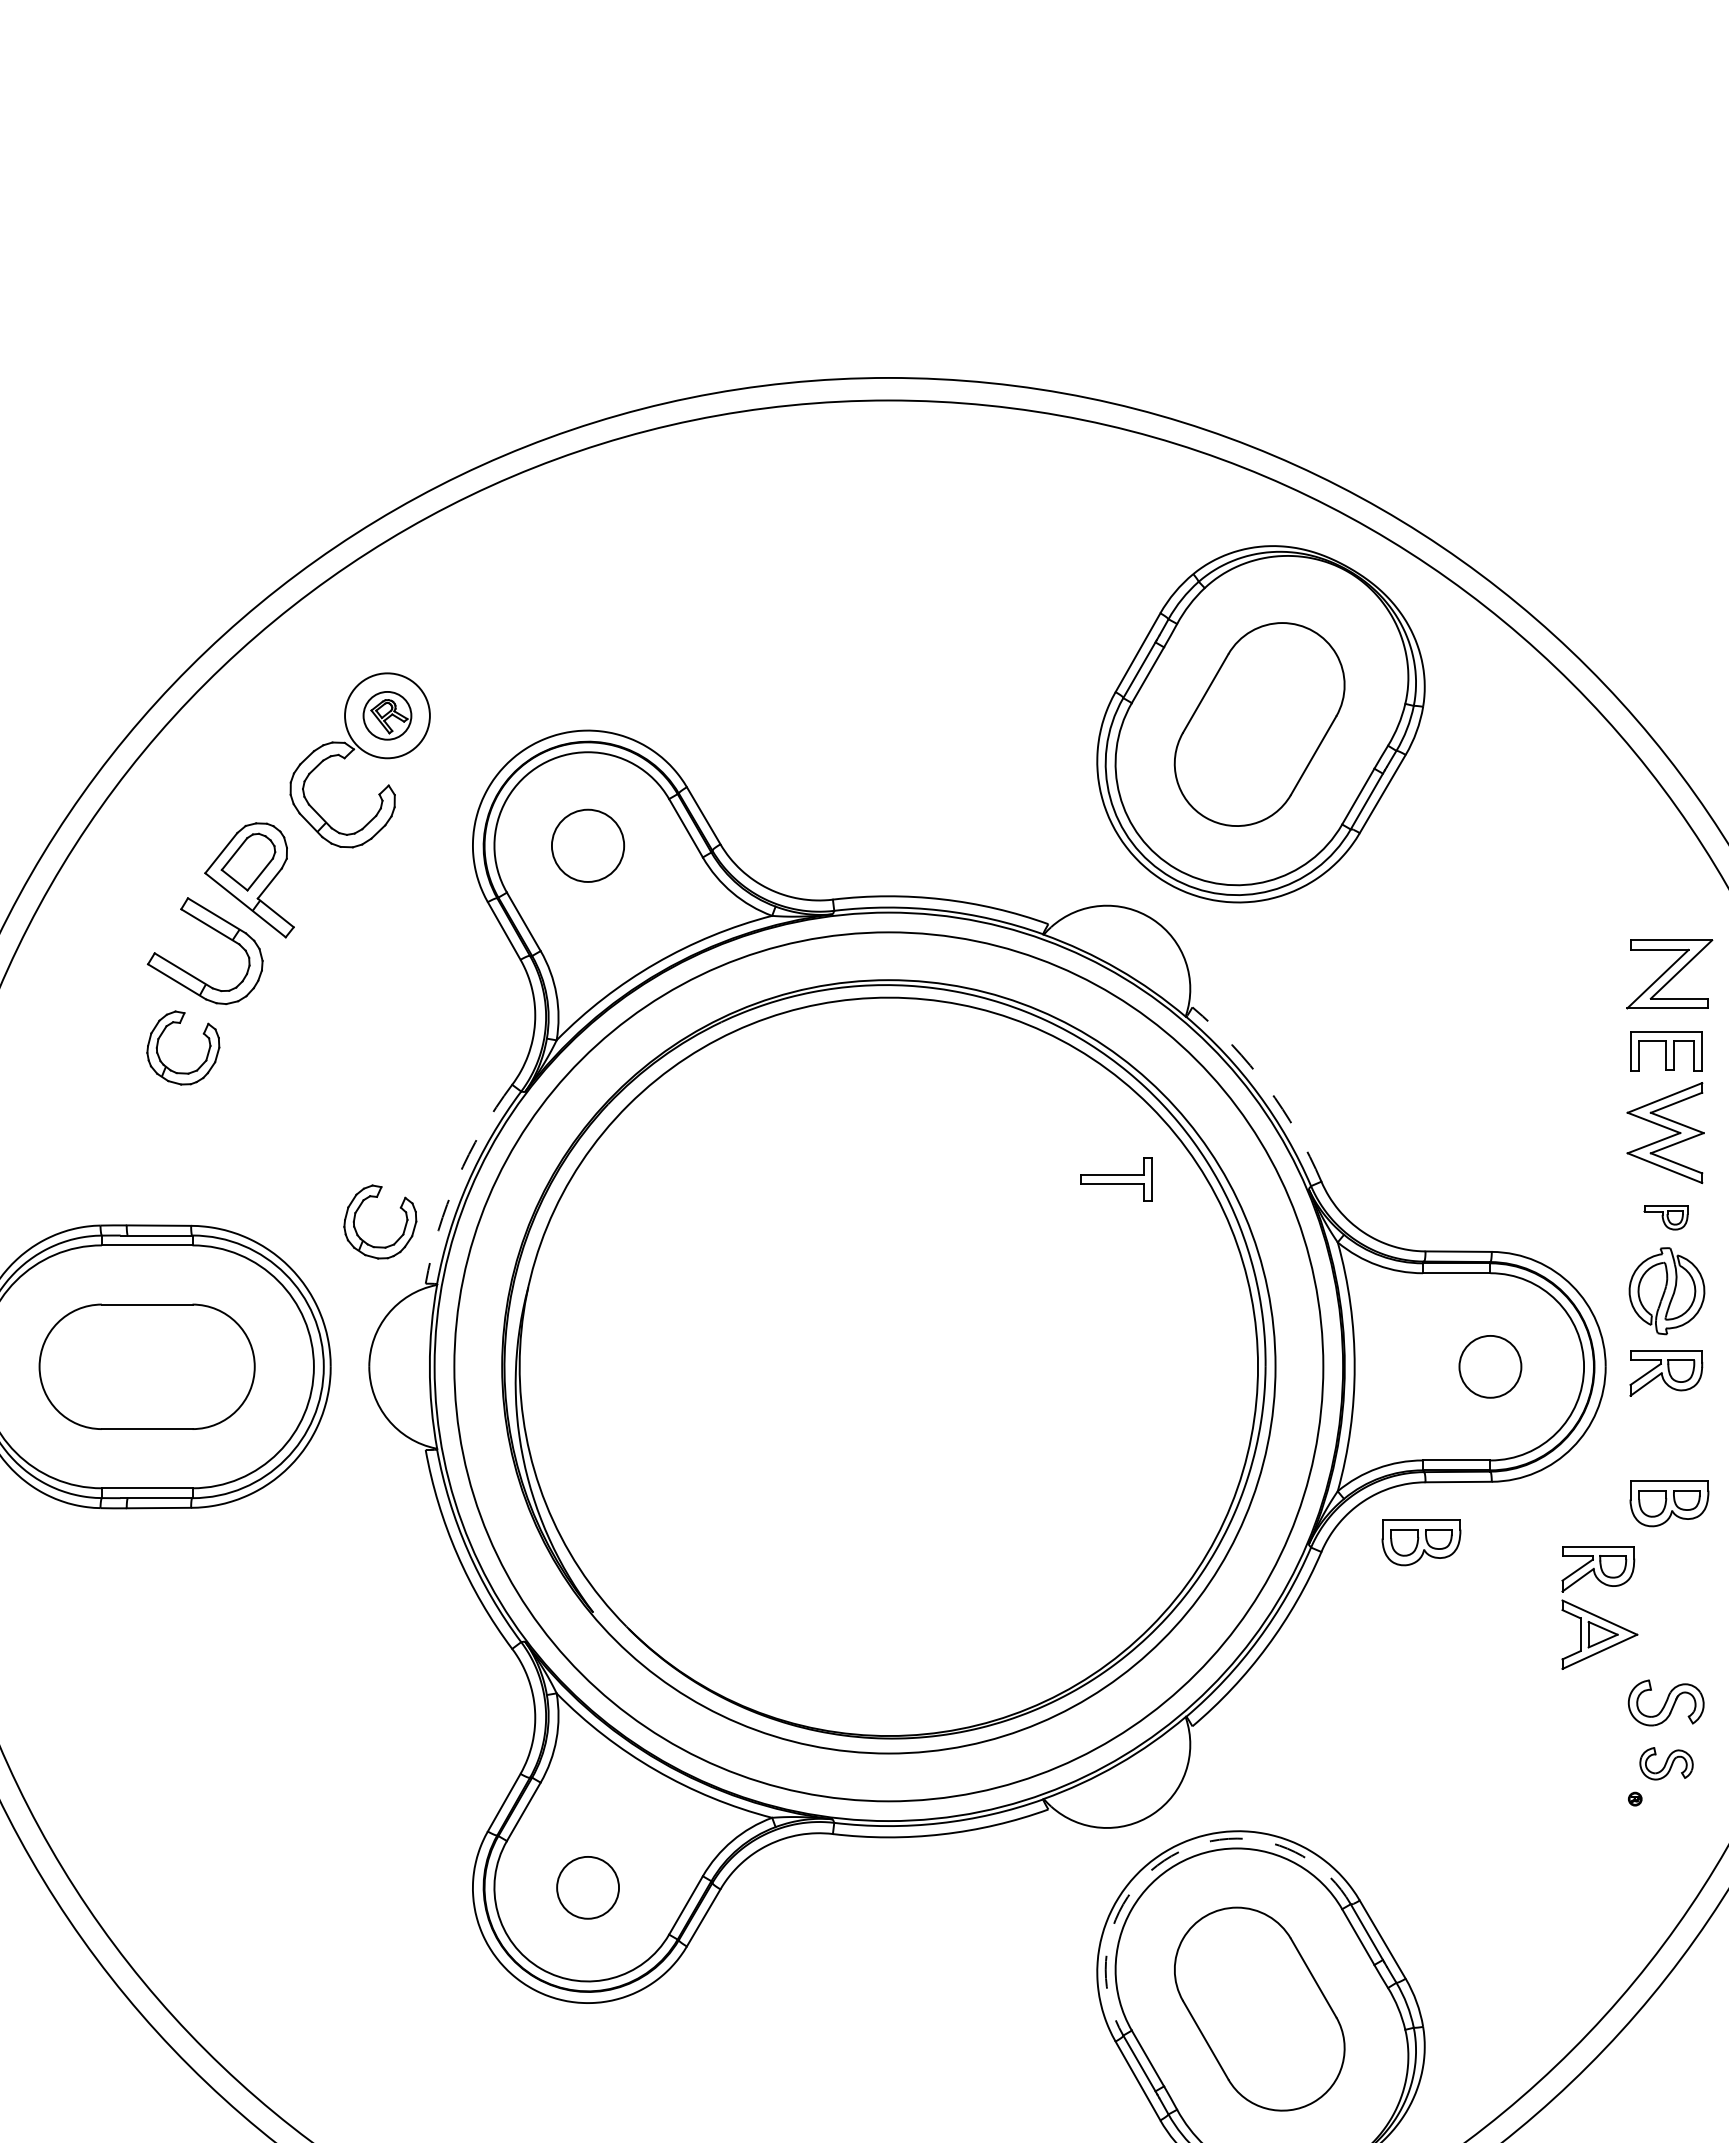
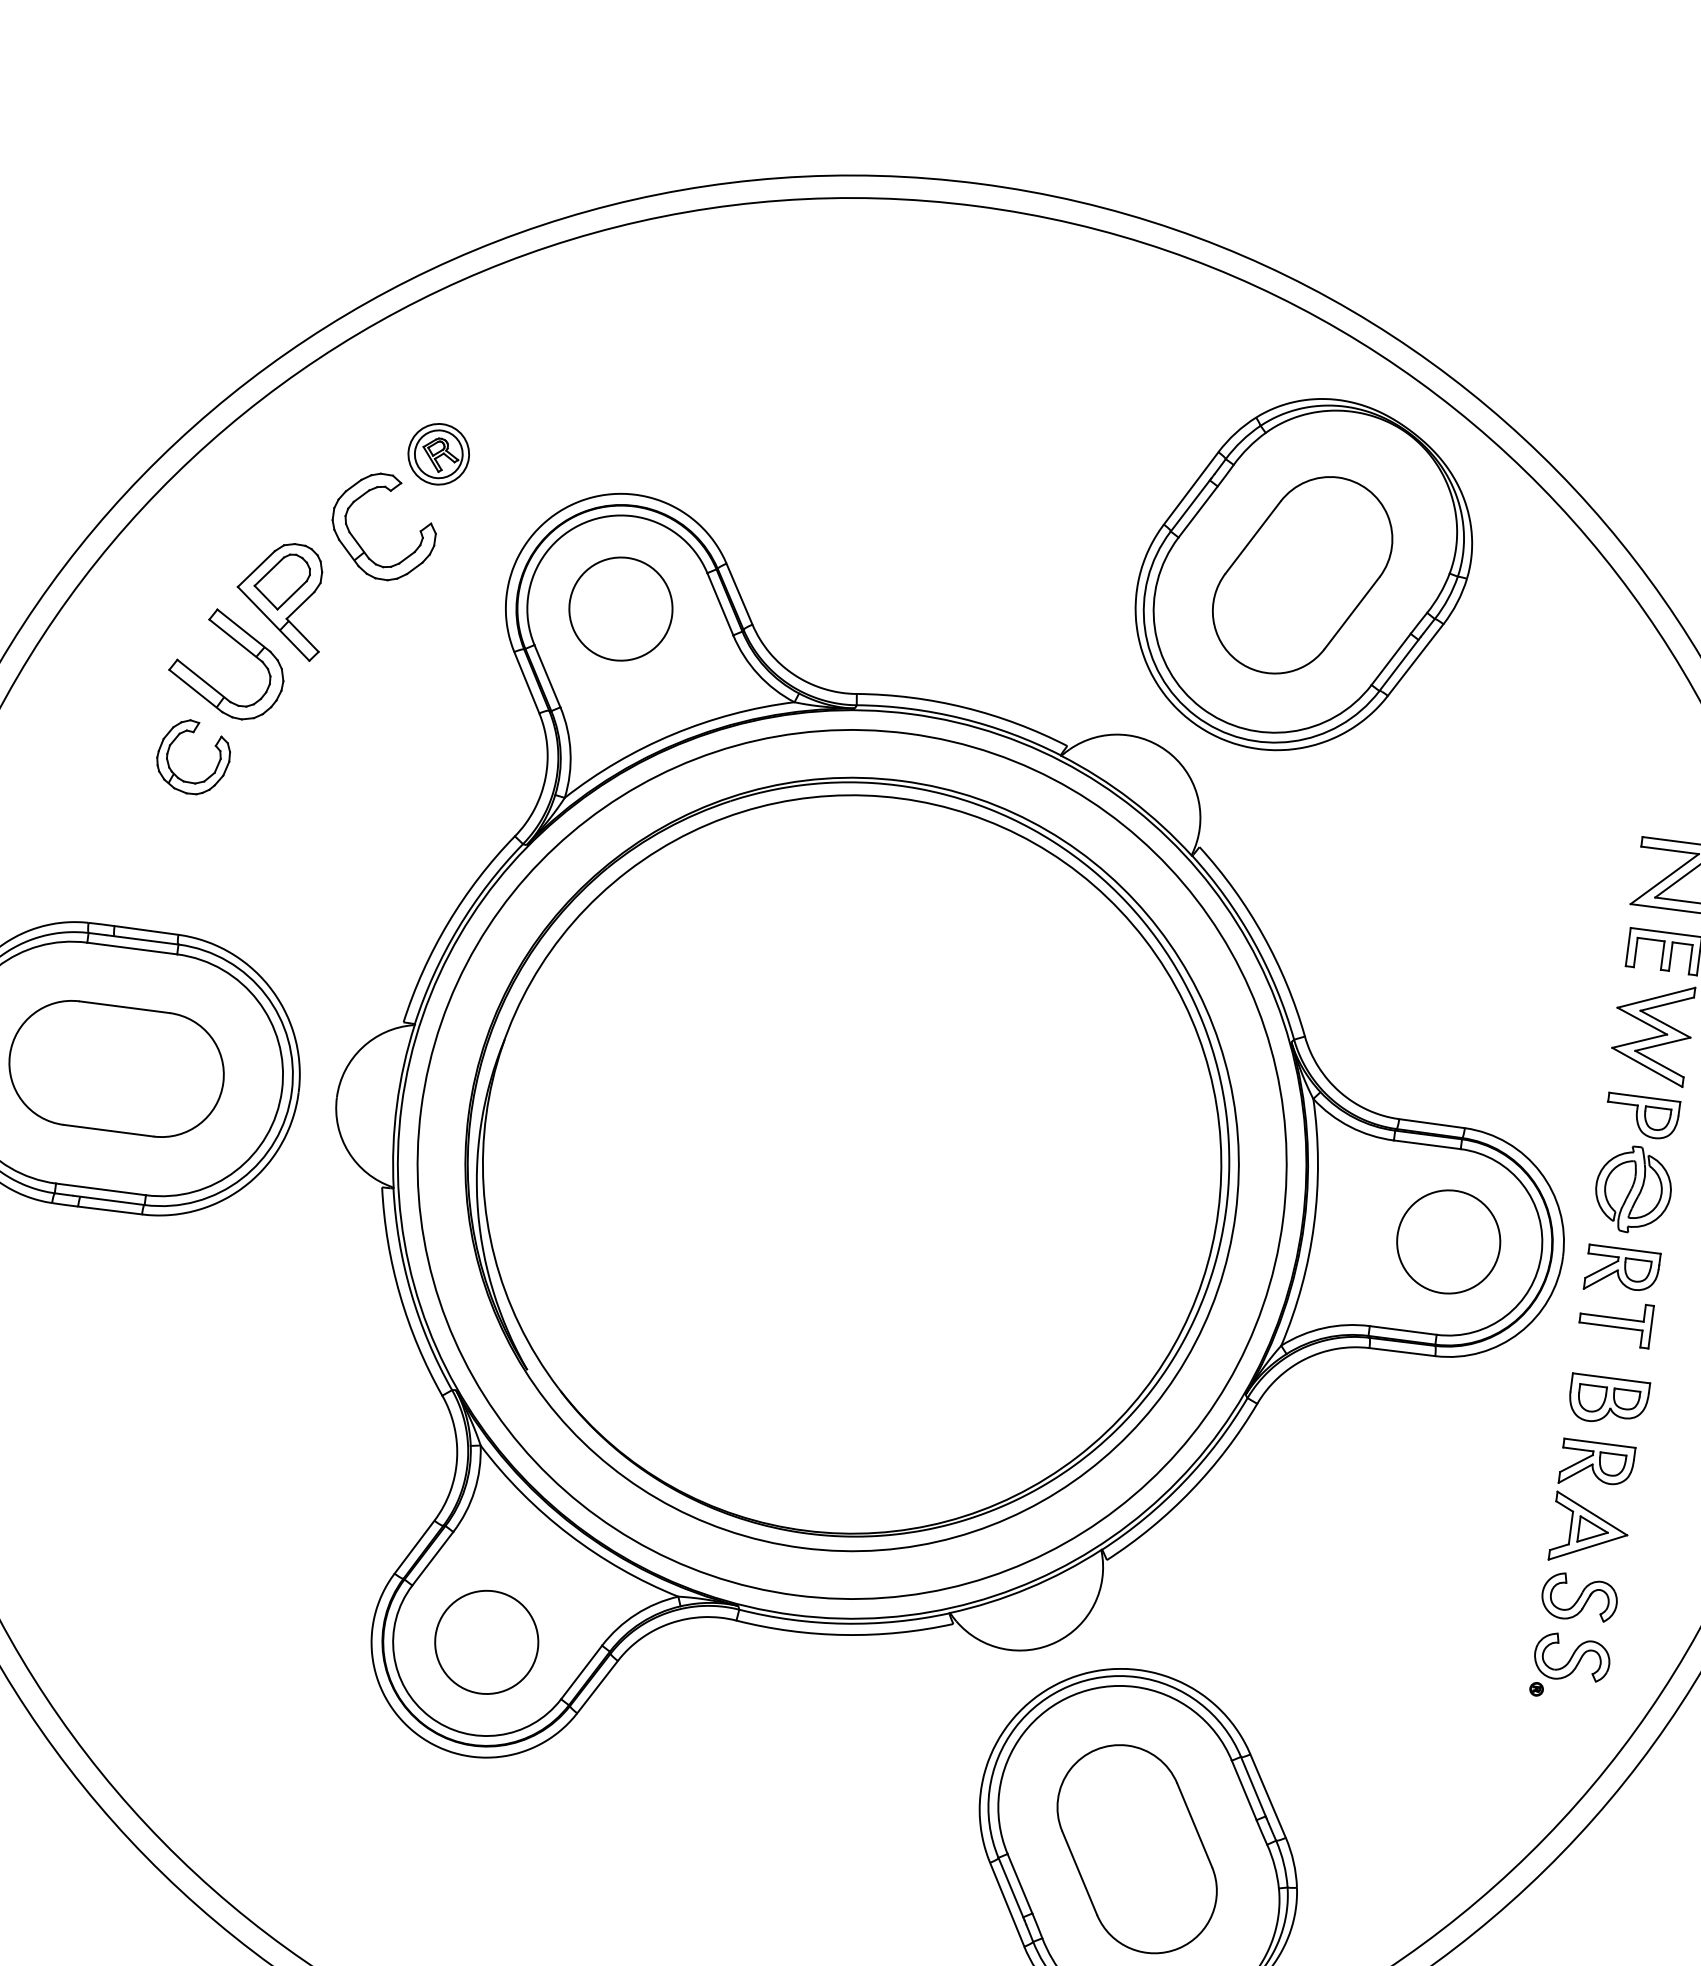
circle: (387, 715) -> (438, 453), size x0.71
circle: (587, 845) -> (620, 608), size x1.43
arc: (1267, 1086) -> (1263, 935), dashed -> solid
arc: (457, 1179) -> (448, 923), dashed -> solid
part: (1116, 1179) -> (1615, 1322), moved
part: (399, 1207) -> (387, 943), removed
part: (1665, 1217) -> (1641, 1116), size x1.67
circle: (1490, 1366) -> (1448, 1241), size x1.67
part: (1421, 1542) -> (1357, 1407), removed
part: (1595, 1614) -> (1588, 1509), moved
part: (1666, 1763) -> (1572, 1657), size x1.43
arc: (1171, 1856) -> (1069, 1686), dashed -> solid
circle: (587, 1887) -> (486, 1641), size x1.67

